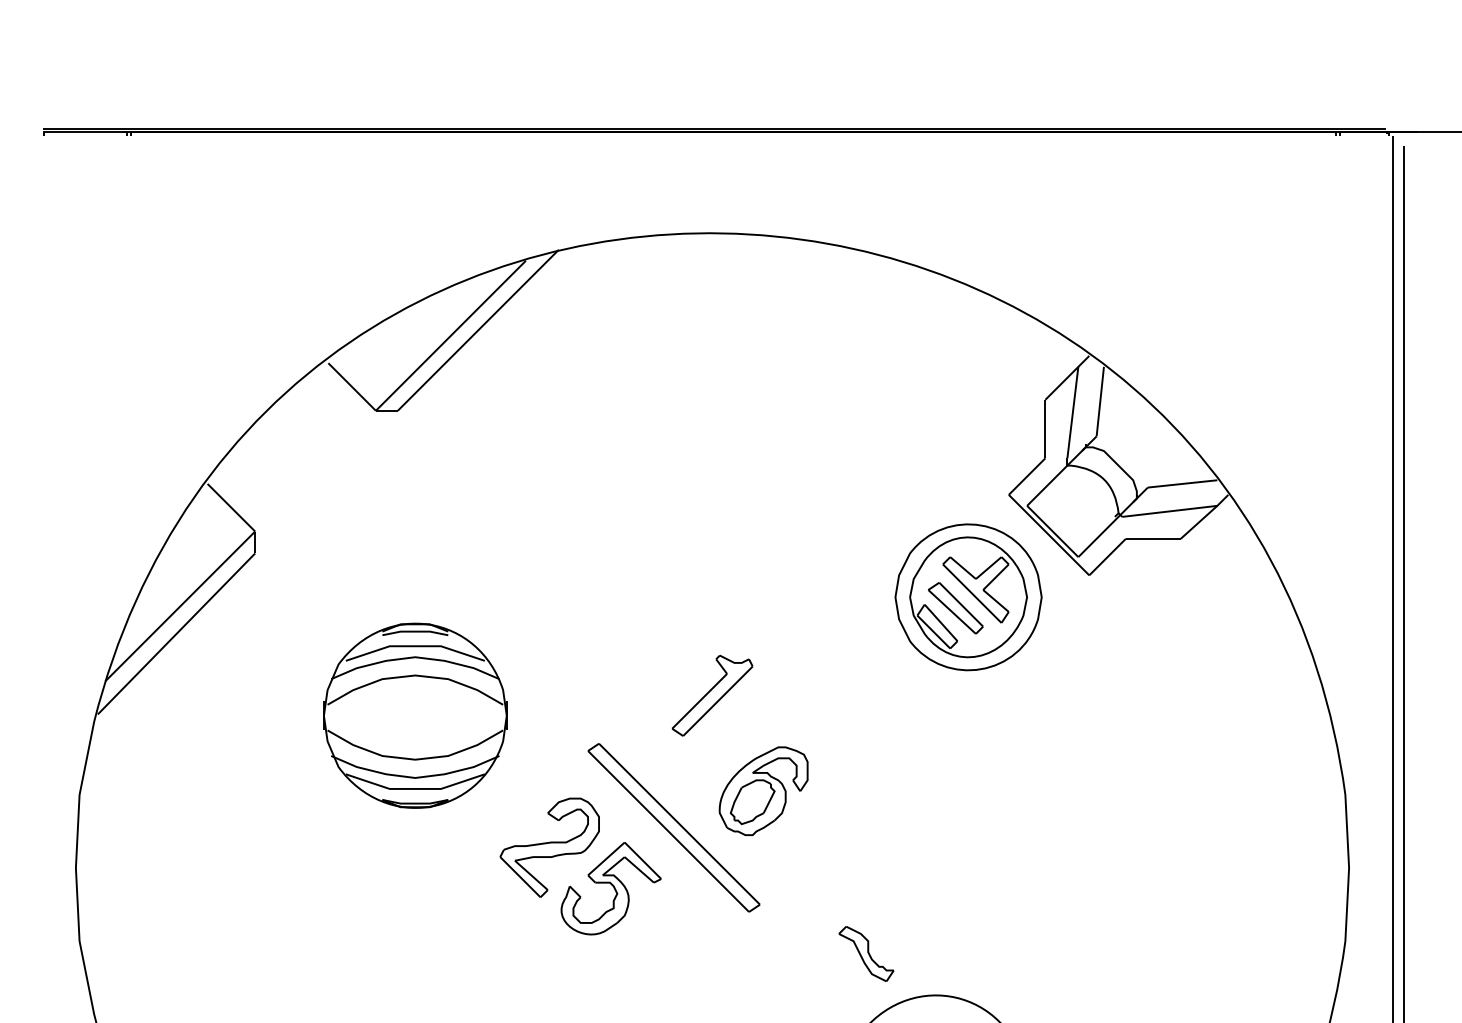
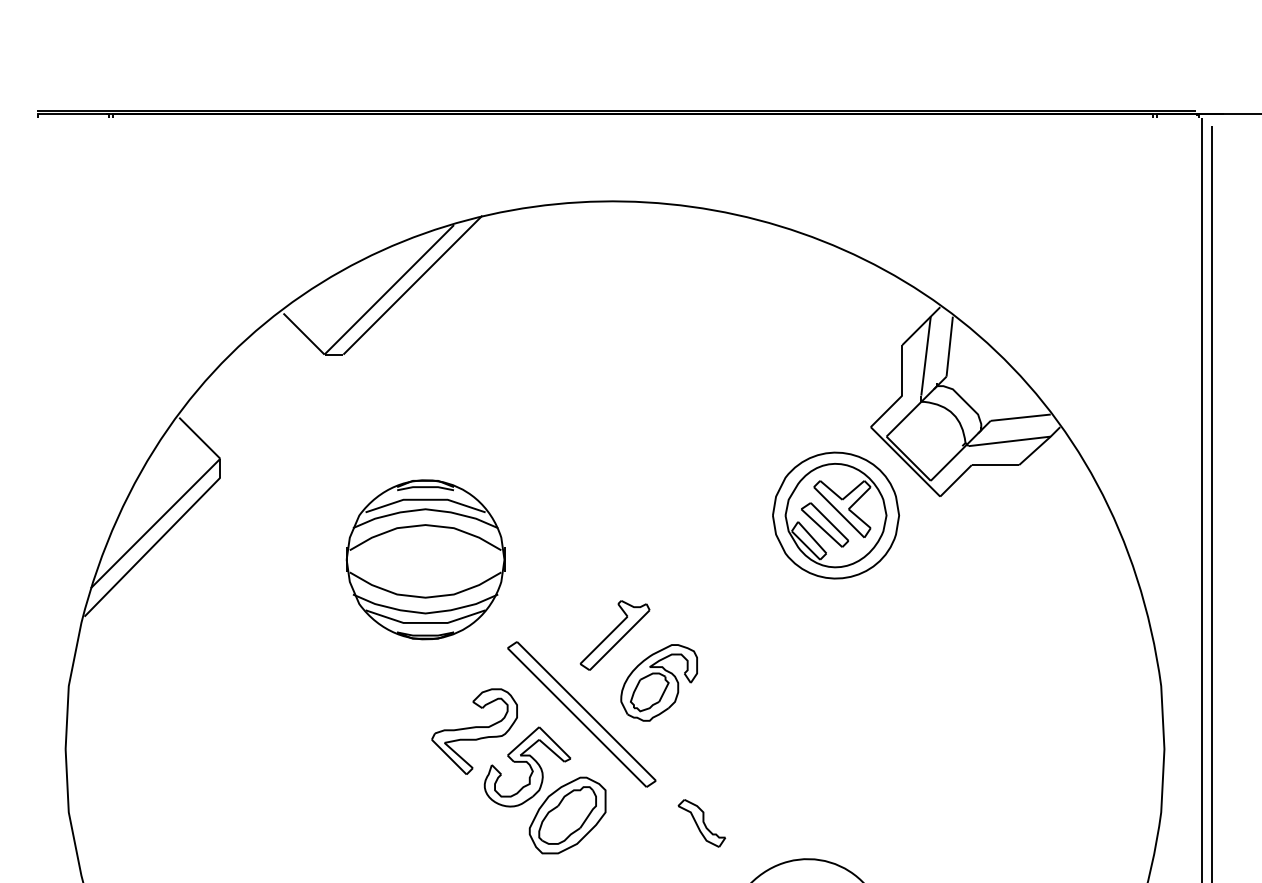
part: (711, 695) -> (614, 635), moved
part: (415, 715) -> (425, 559), moved
part: (657, 944) -> (567, 815), added
part: (865, 954) -> (701, 823), moved

